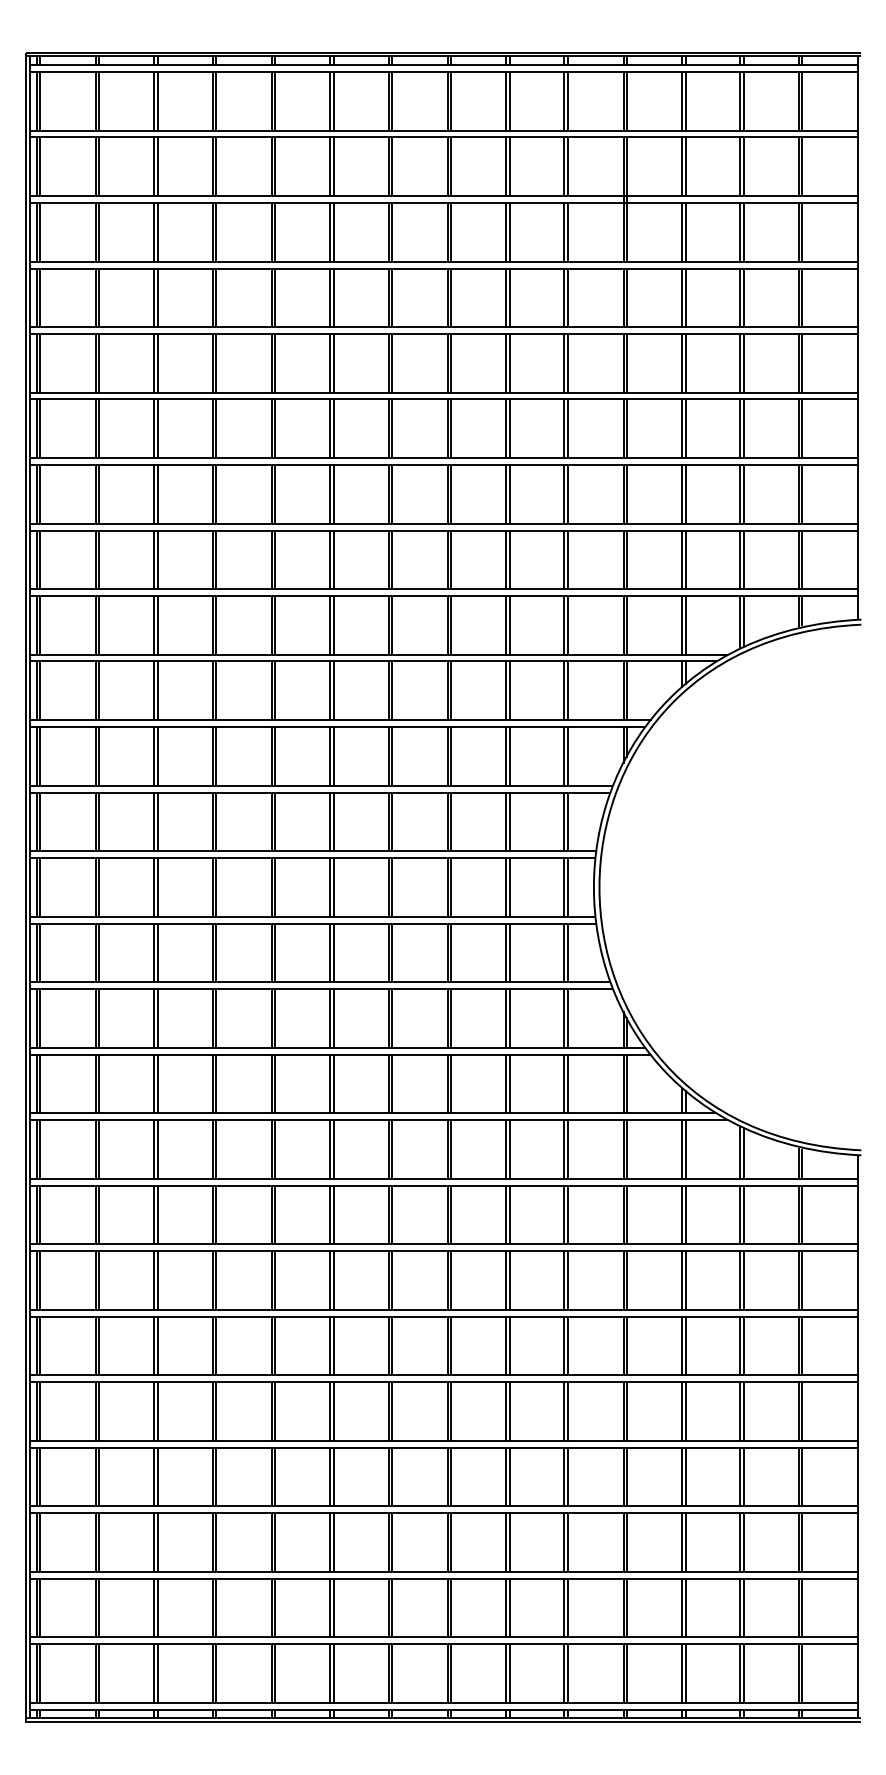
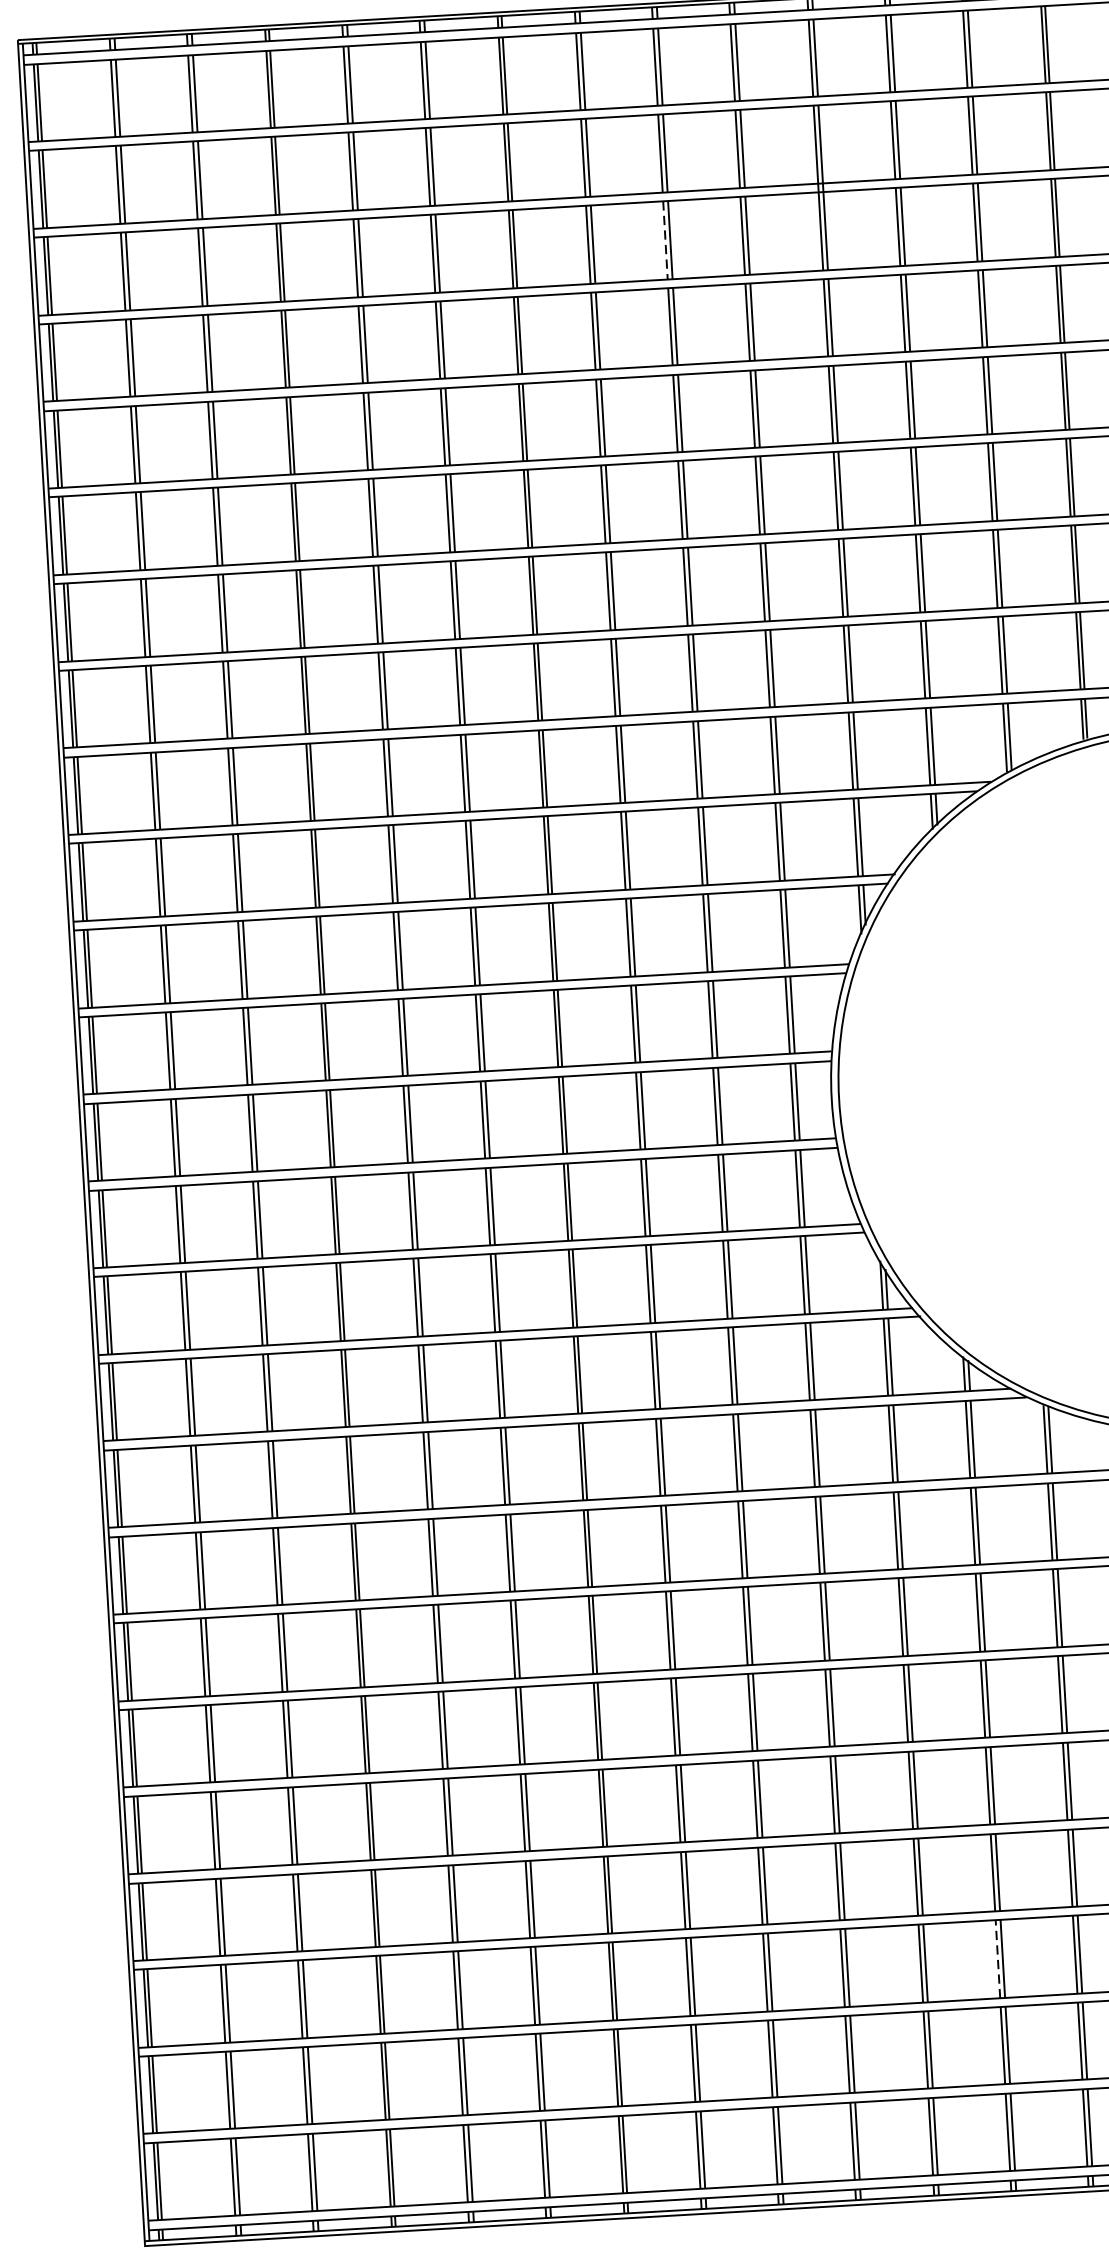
line: (505, 232) -> (664, 240), solid -> dashed
line: (681, 1542) -> (997, 1959), solid -> dashed

